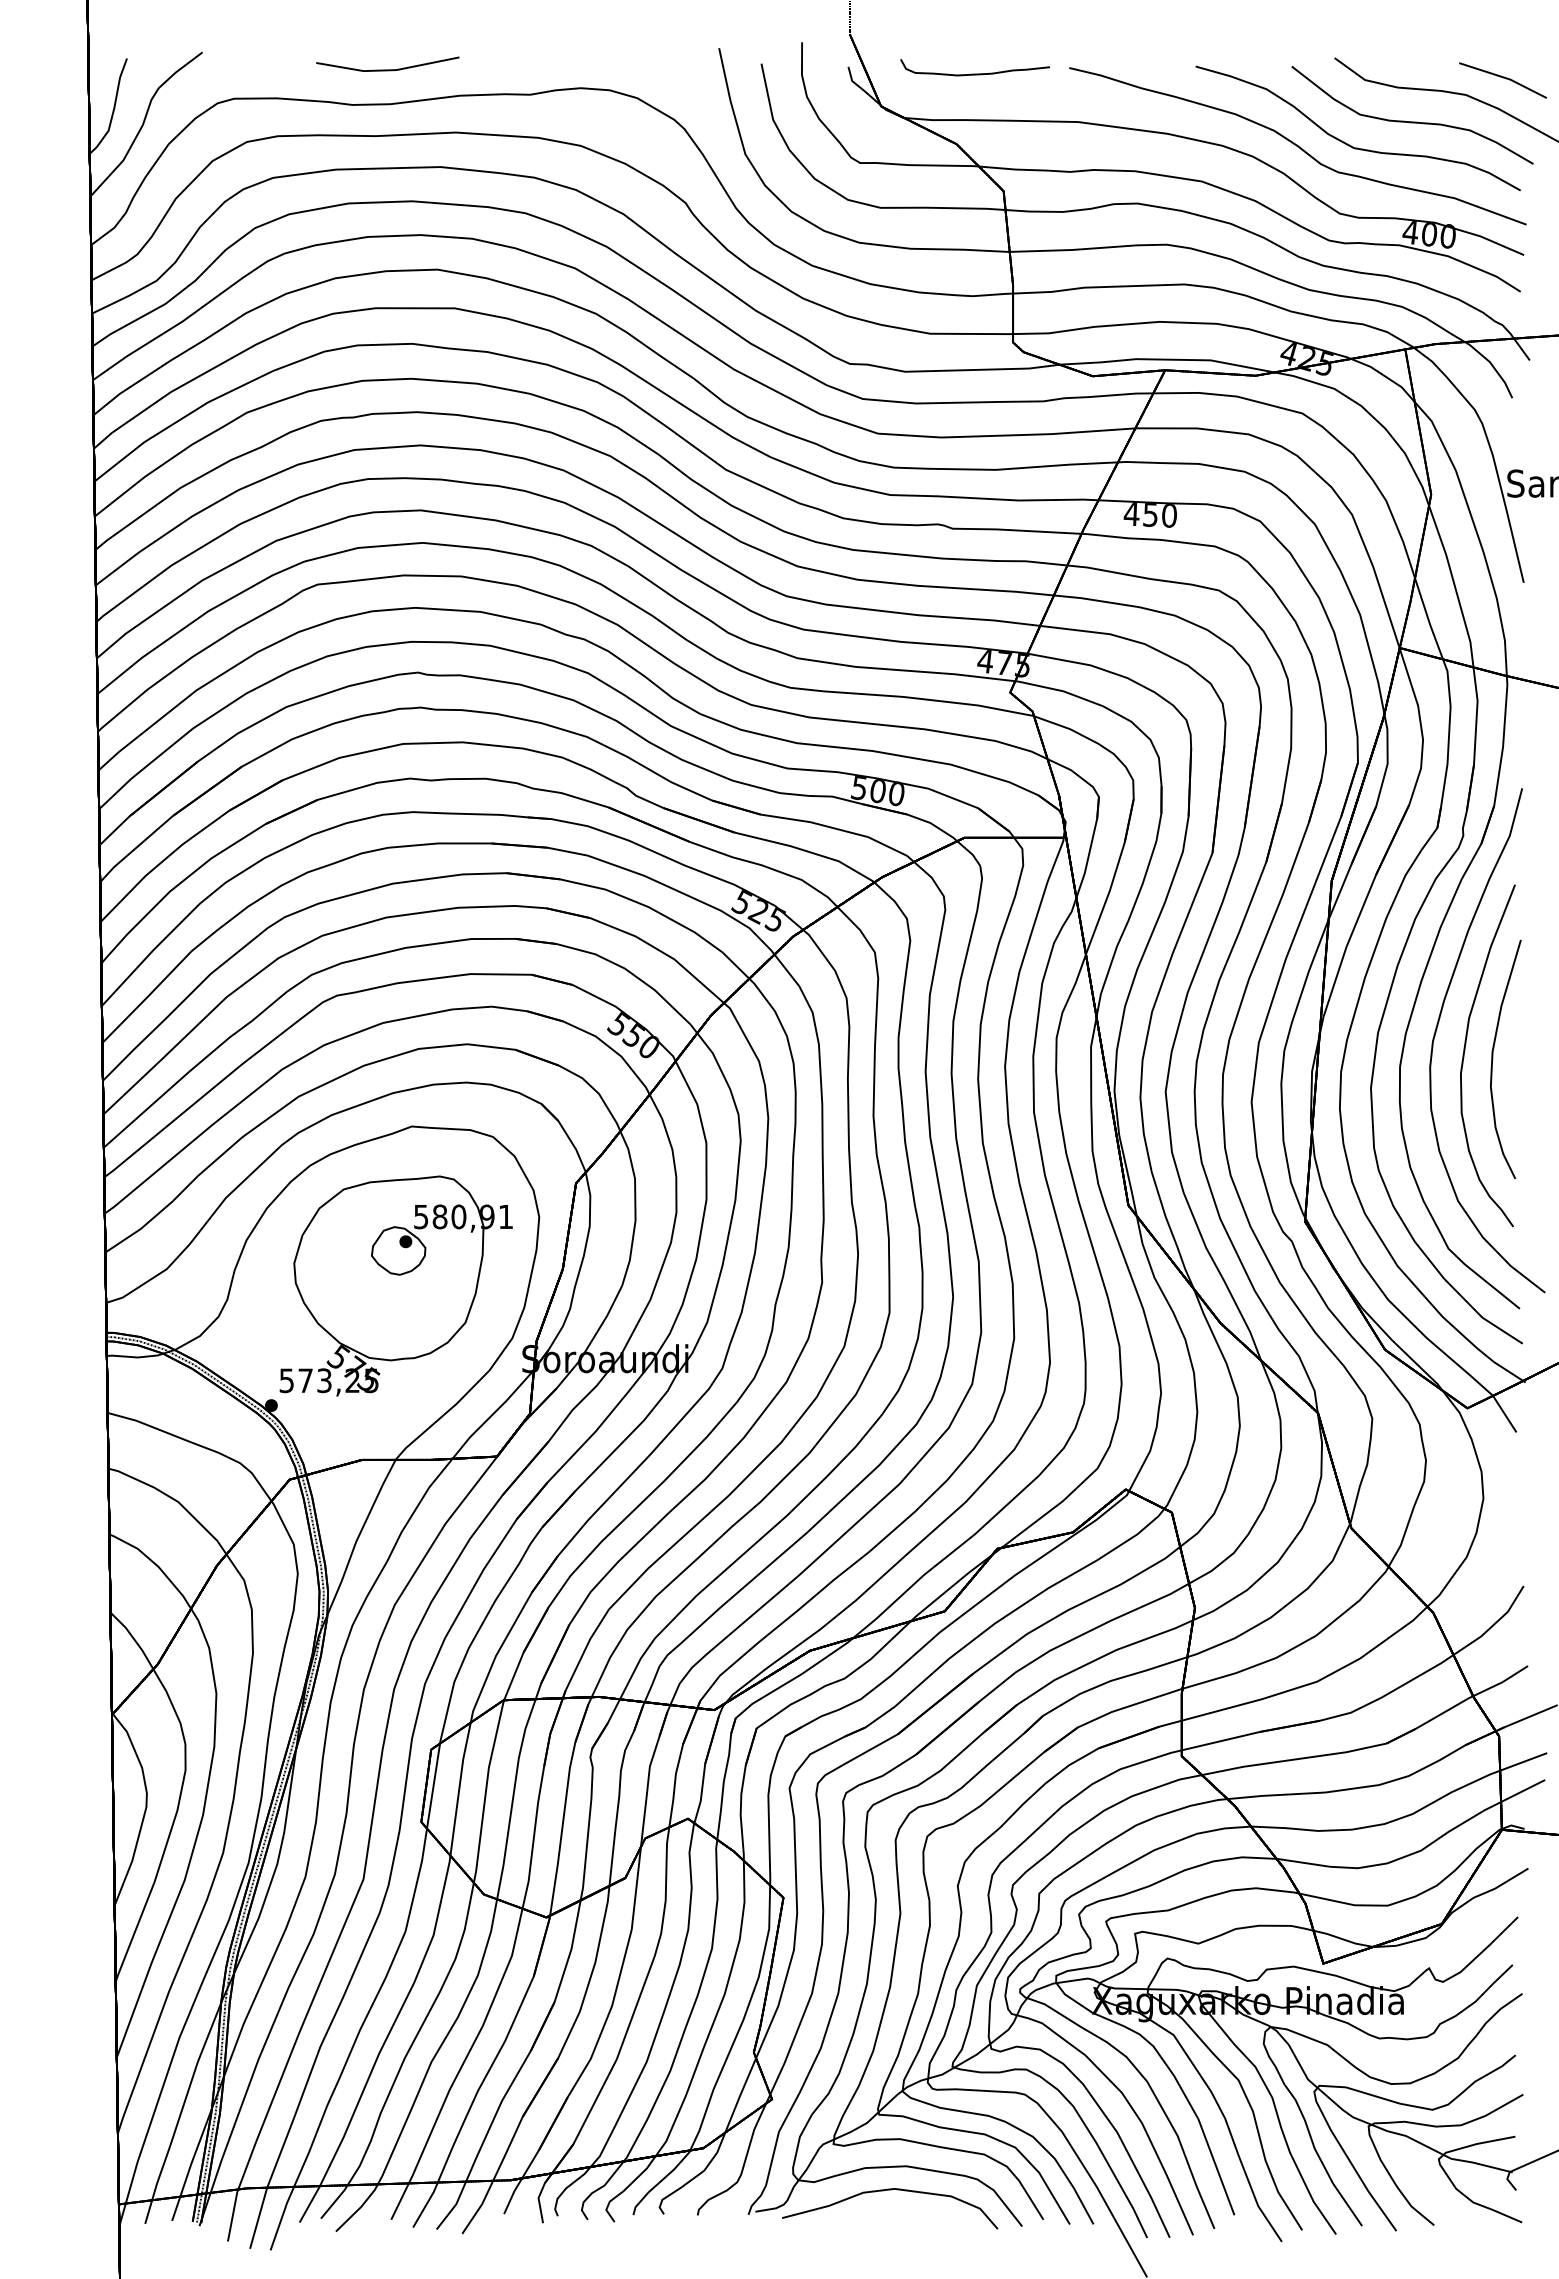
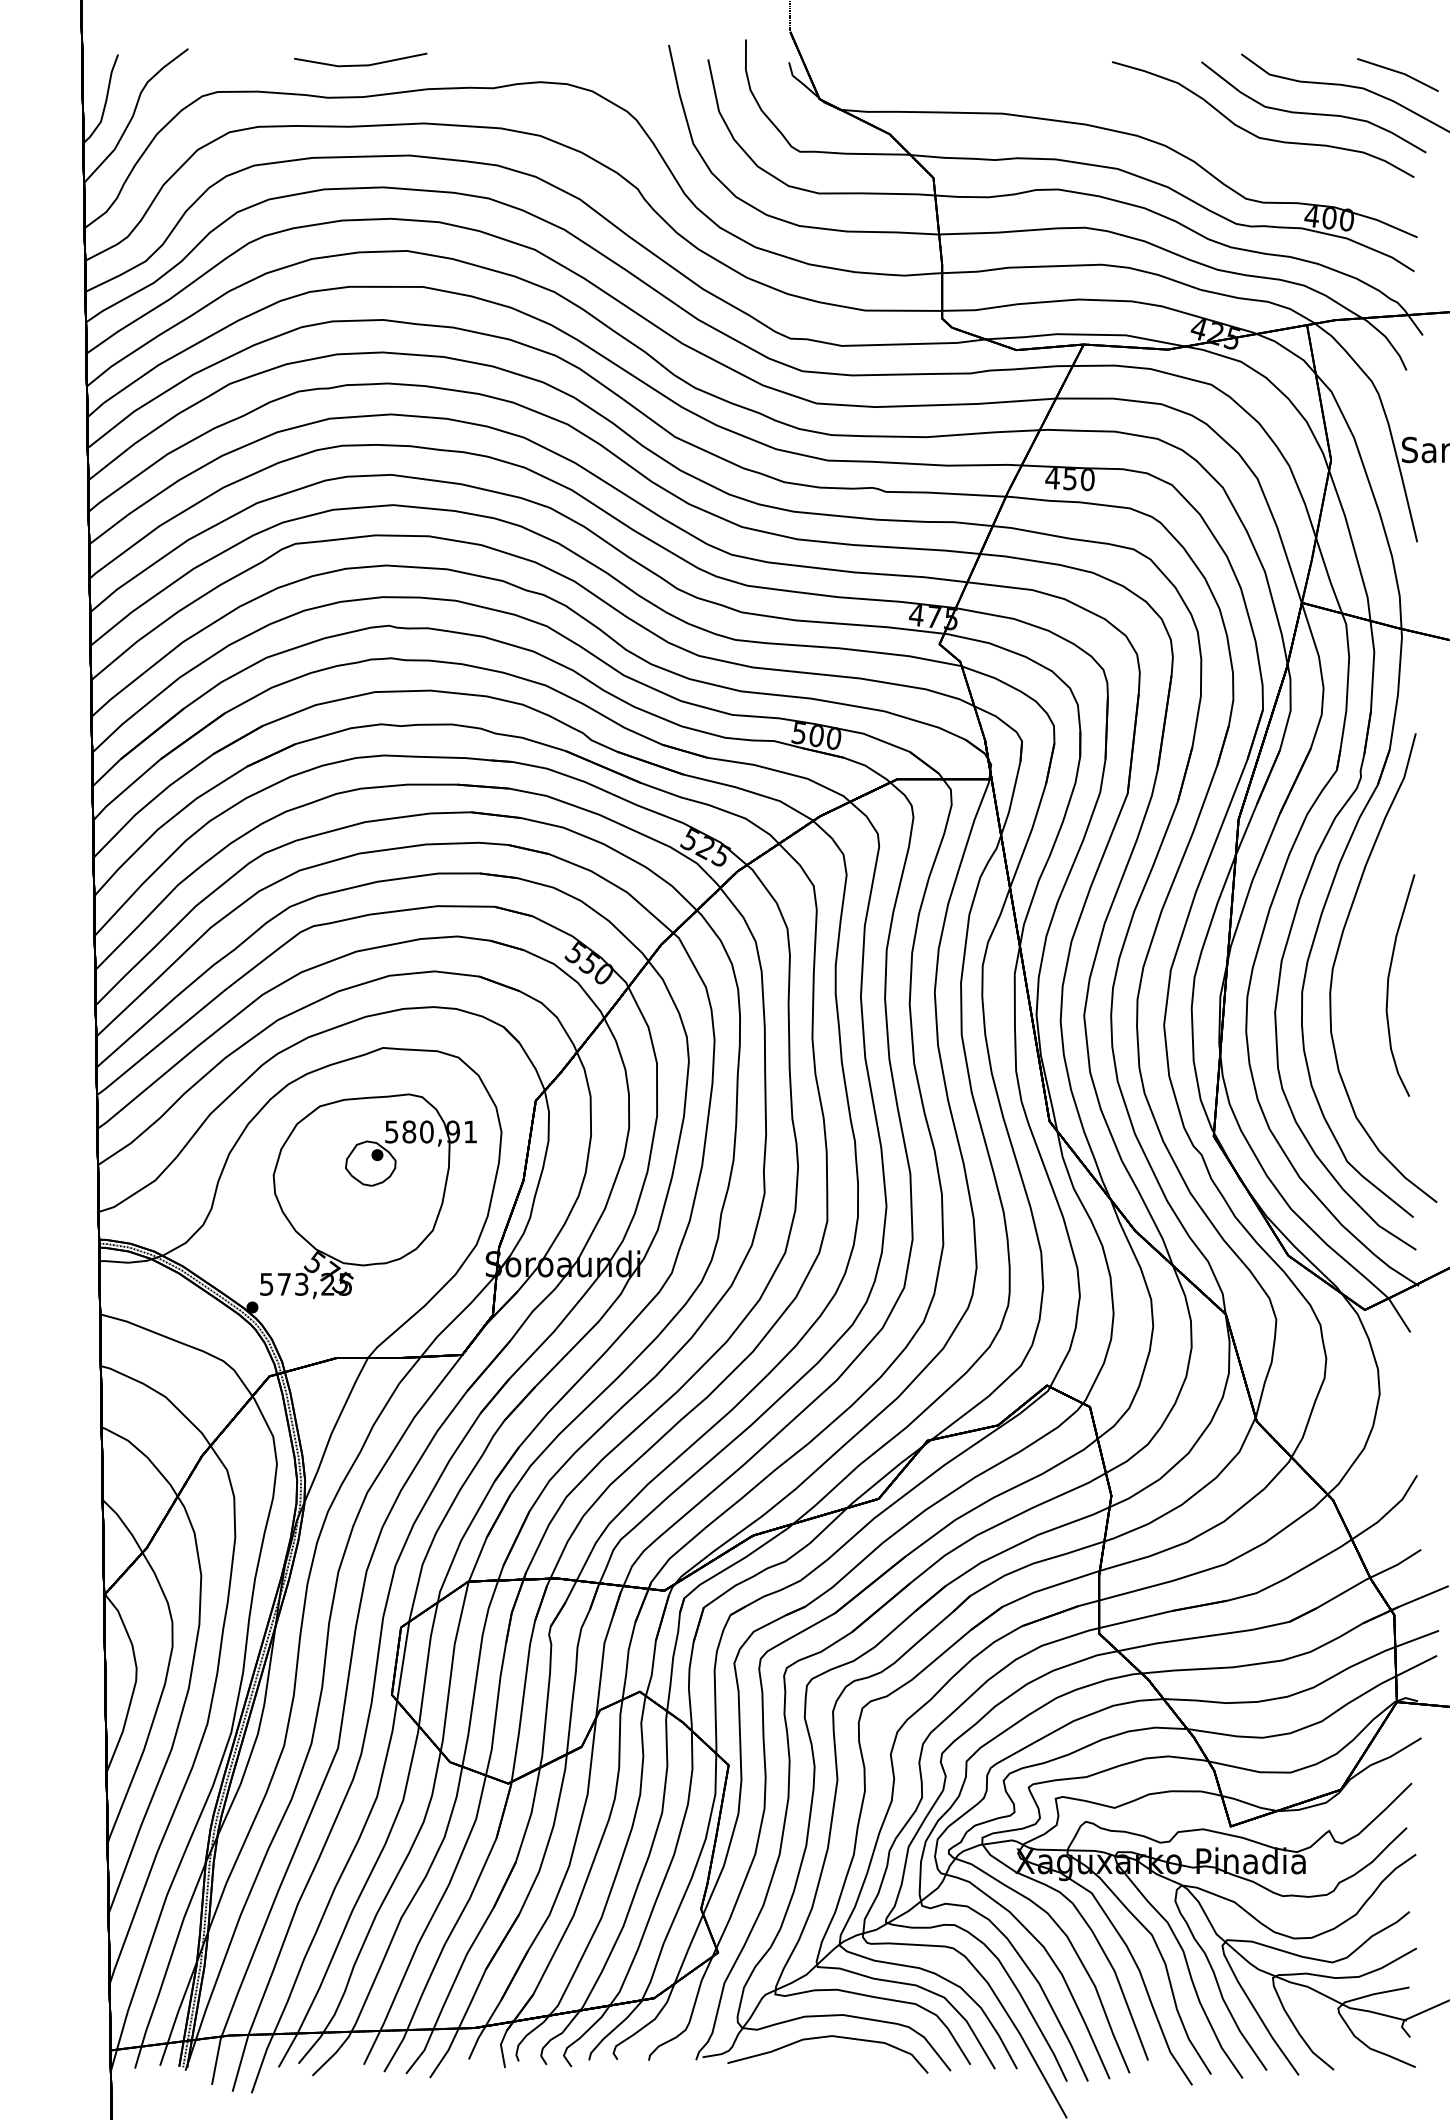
part: (1221, 111) -> (1136, 103), removed
part: (1465, 1051) -> (1363, 978), removed

